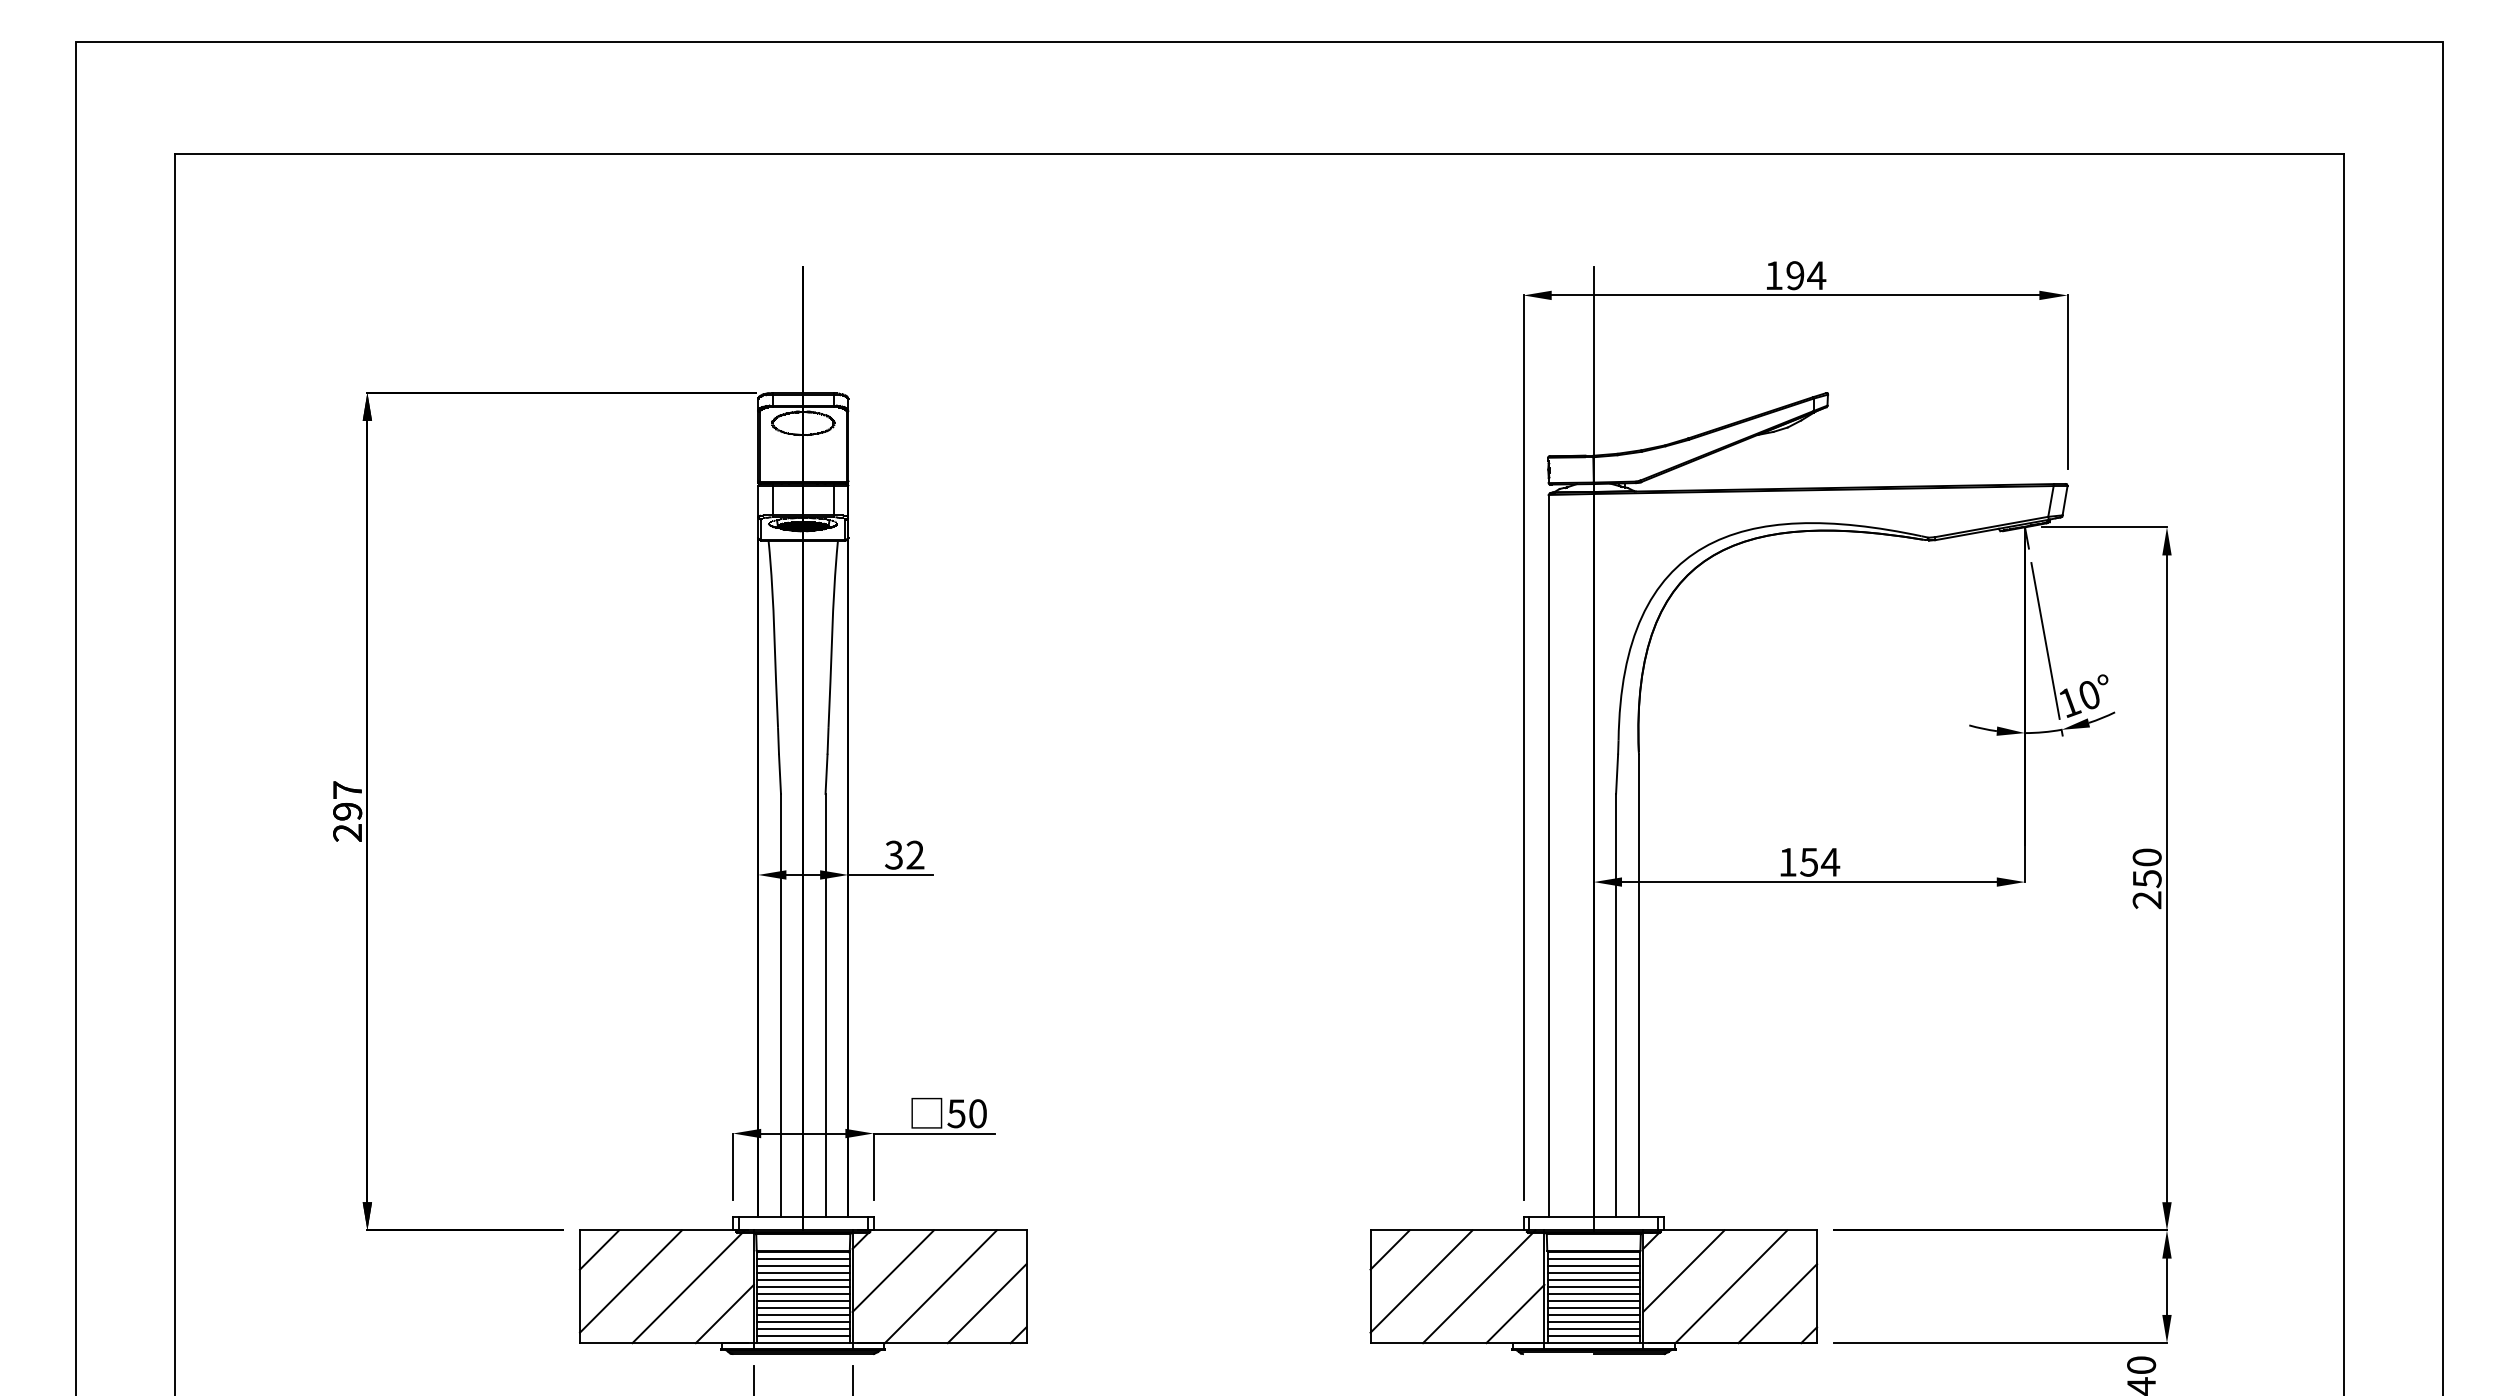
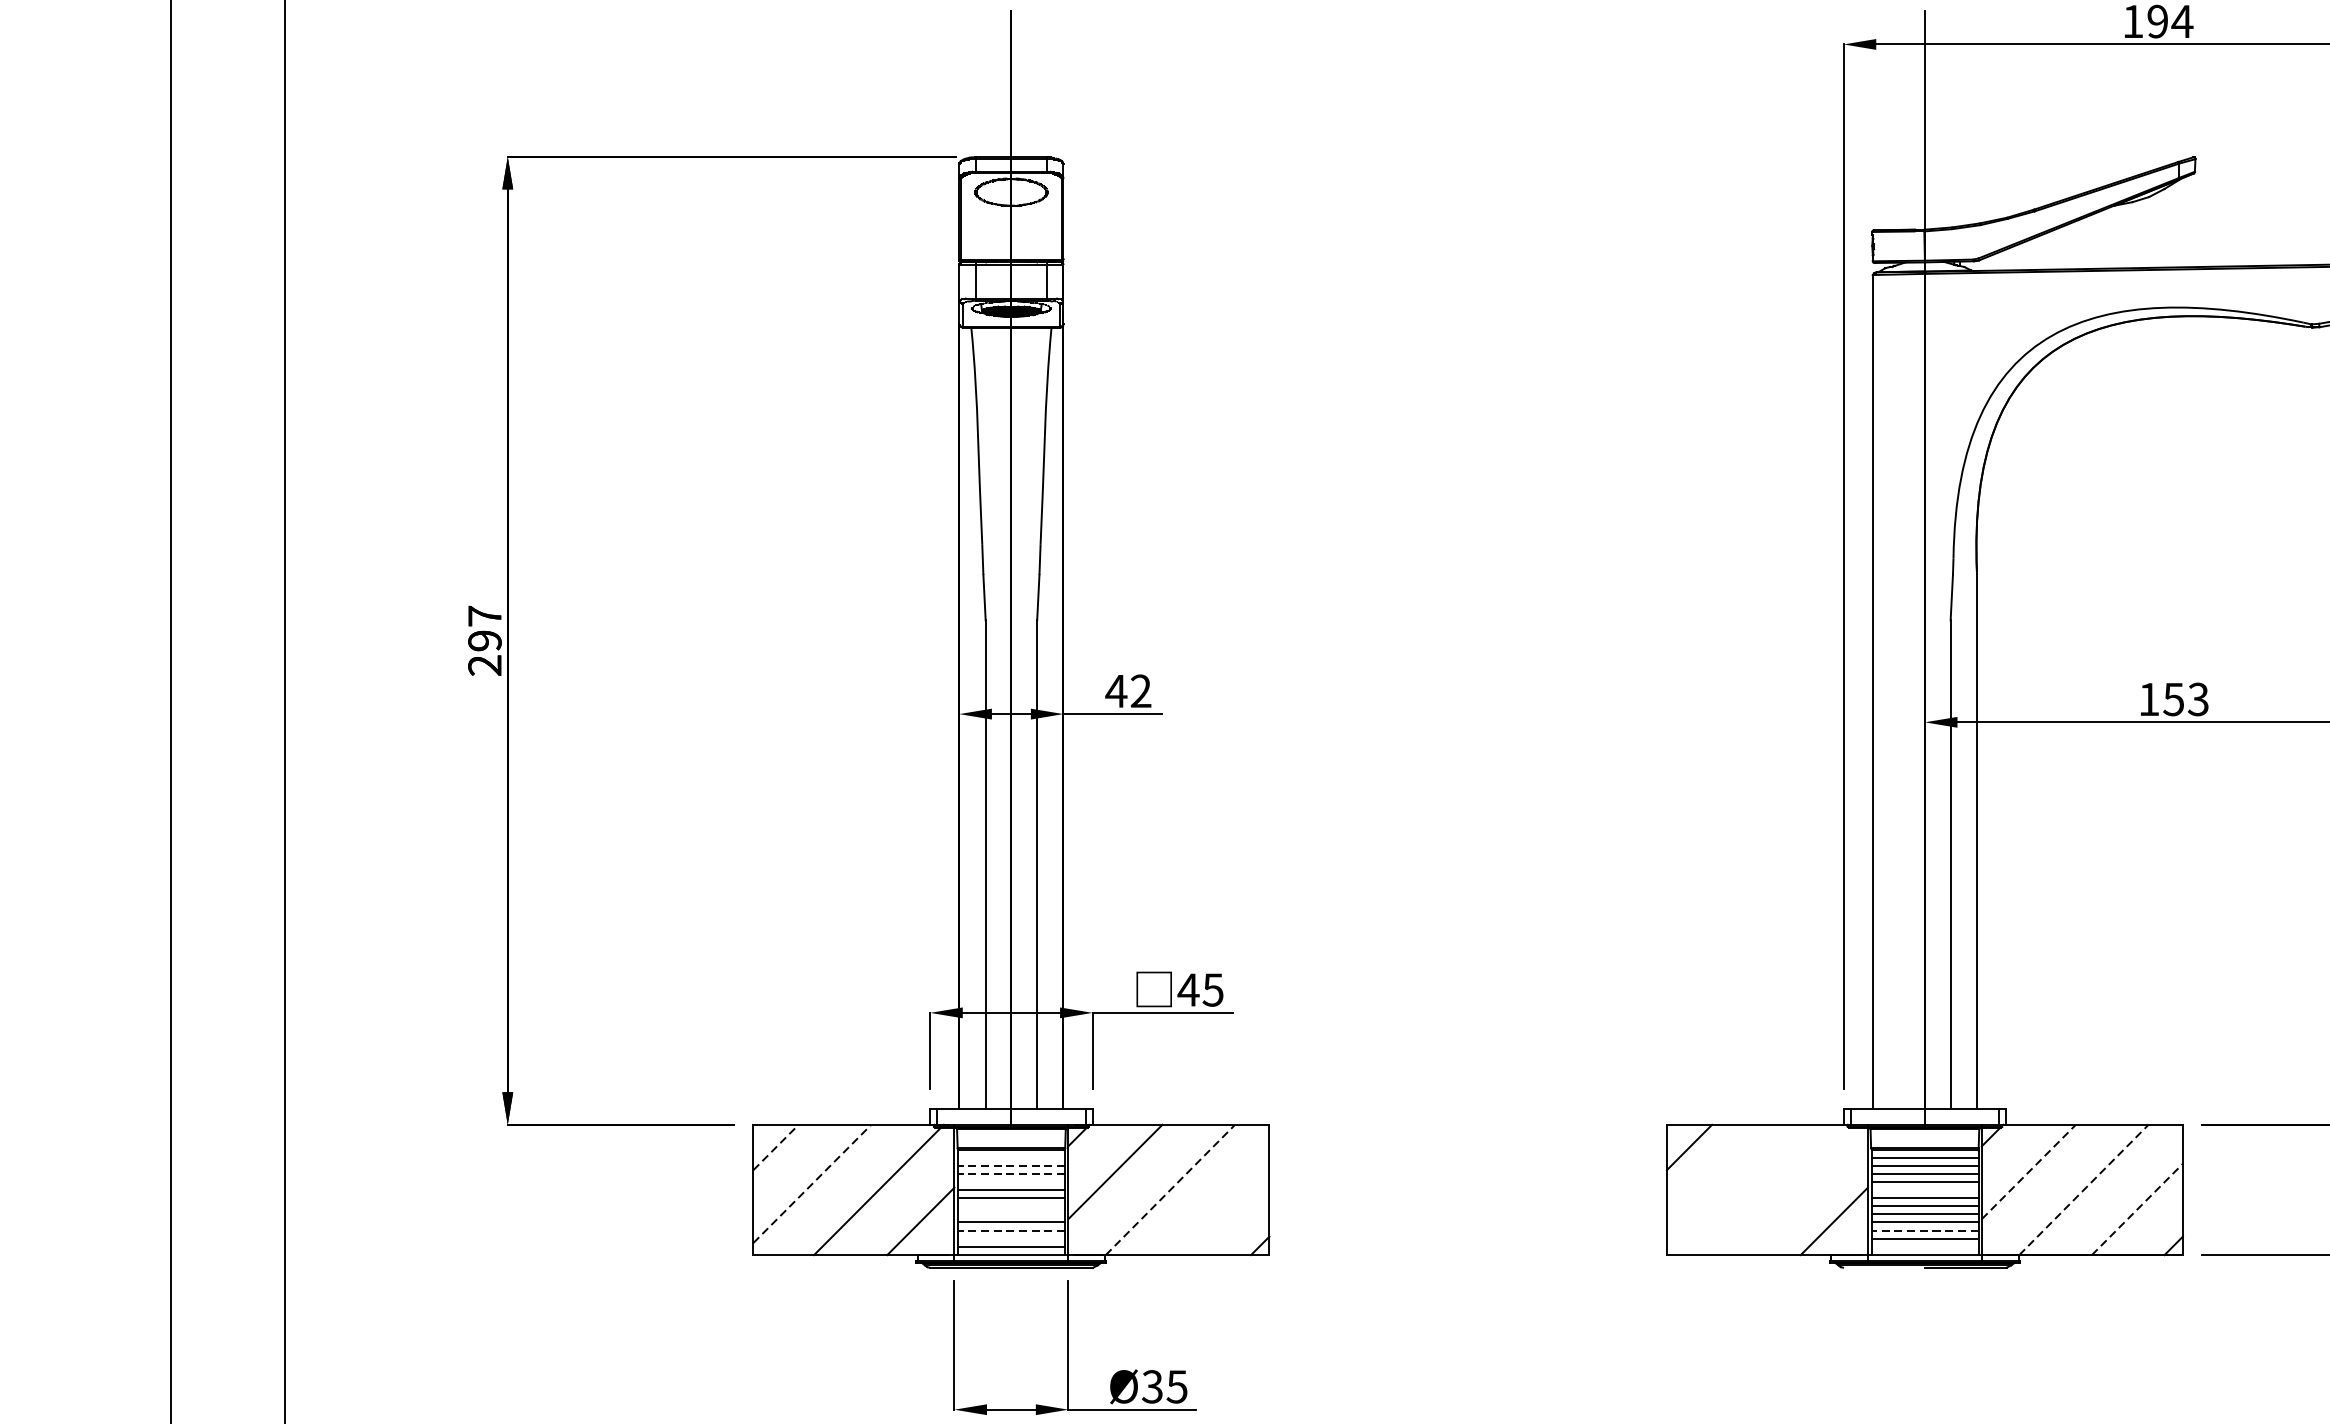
text: (893, 854) -> (1115, 690), 32 -> 42
text: (1830, 861) -> (2198, 698), 154 -> 153
text: (966, 1113) -> (1200, 989), 50 -> 45
line: (599, 1250) -> (775, 1148), solid -> dashed
line: (803, 1258) -> (1011, 1157), removed
line: (803, 1265) -> (1011, 1165), solid -> dashed
line: (1683, 1271) -> (2028, 1172), solid -> dashed
line: (803, 1272) -> (1011, 1173), solid -> dashed
line: (803, 1279) -> (1011, 1181), removed
line: (631, 1281) -> (812, 1183), solid -> dashed
line: (1421, 1281) -> (1725, 1183), removed
line: (941, 1286) -> (1171, 1189), solid -> dashed
line: (1479, 1286) -> (1792, 1189), removed
line: (1731, 1286) -> (2083, 1189), solid -> dashed
line: (1593, 1287) -> (1924, 1190), removed
line: (803, 1300) -> (1011, 1205), removed
line: (986, 1303) -> (1223, 1209), removed
line: (1777, 1303) -> (2137, 1209), solid -> dashed
line: (803, 1307) -> (1011, 1213), removed
line: (803, 1322) -> (1011, 1231), solid -> dashed
line: (1593, 1322) -> (1924, 1231), solid -> dashed
line: (803, 1329) -> (1011, 1239), removed
line: (1593, 1336) -> (1924, 1247), removed

